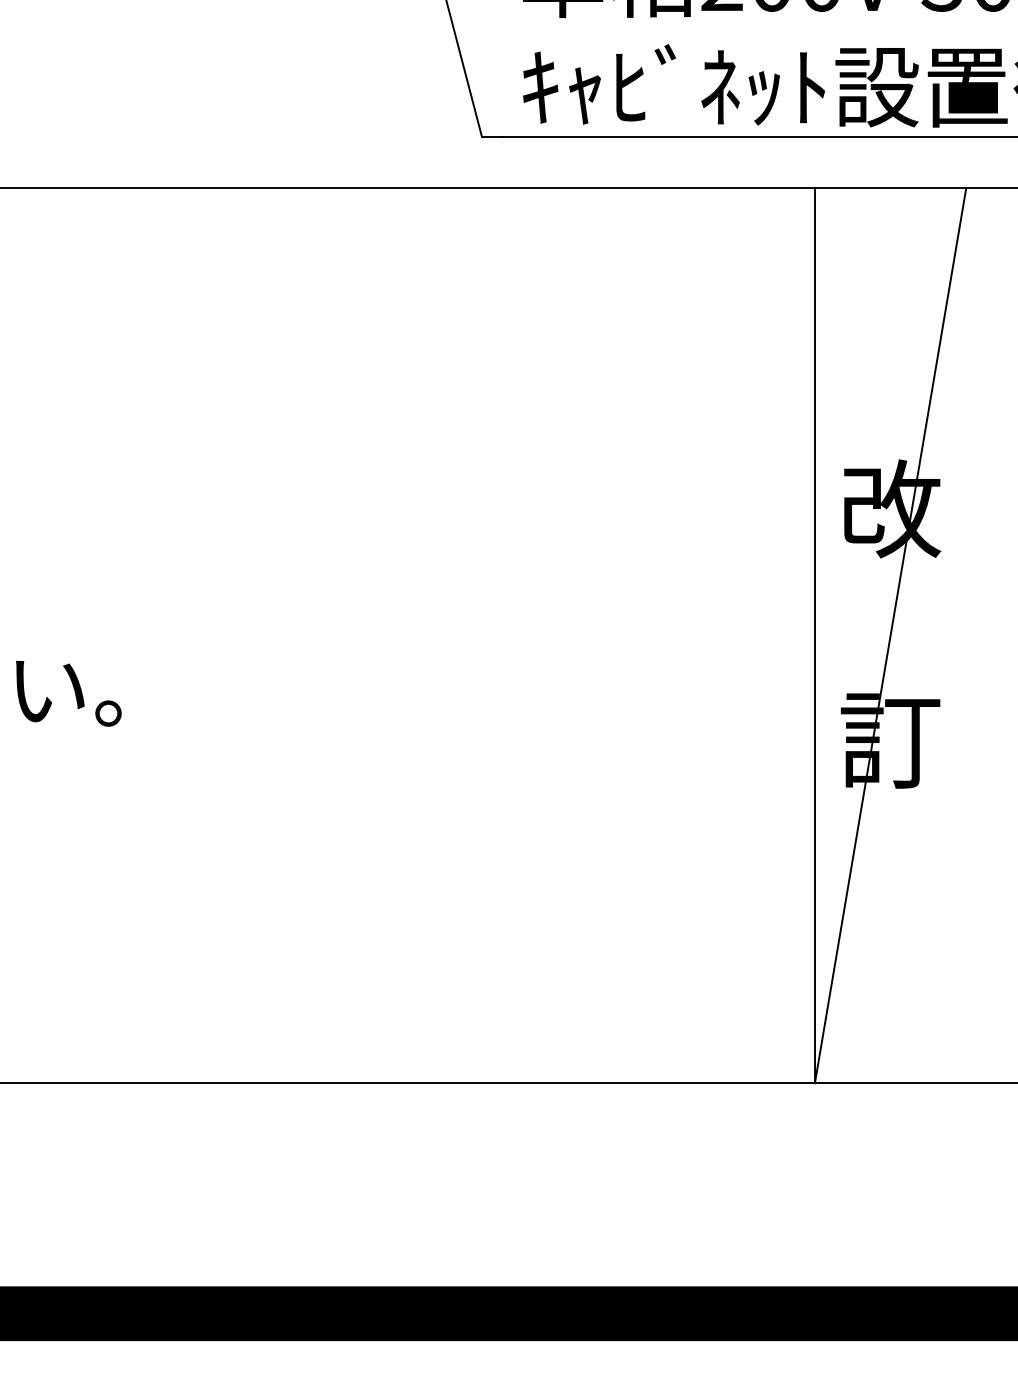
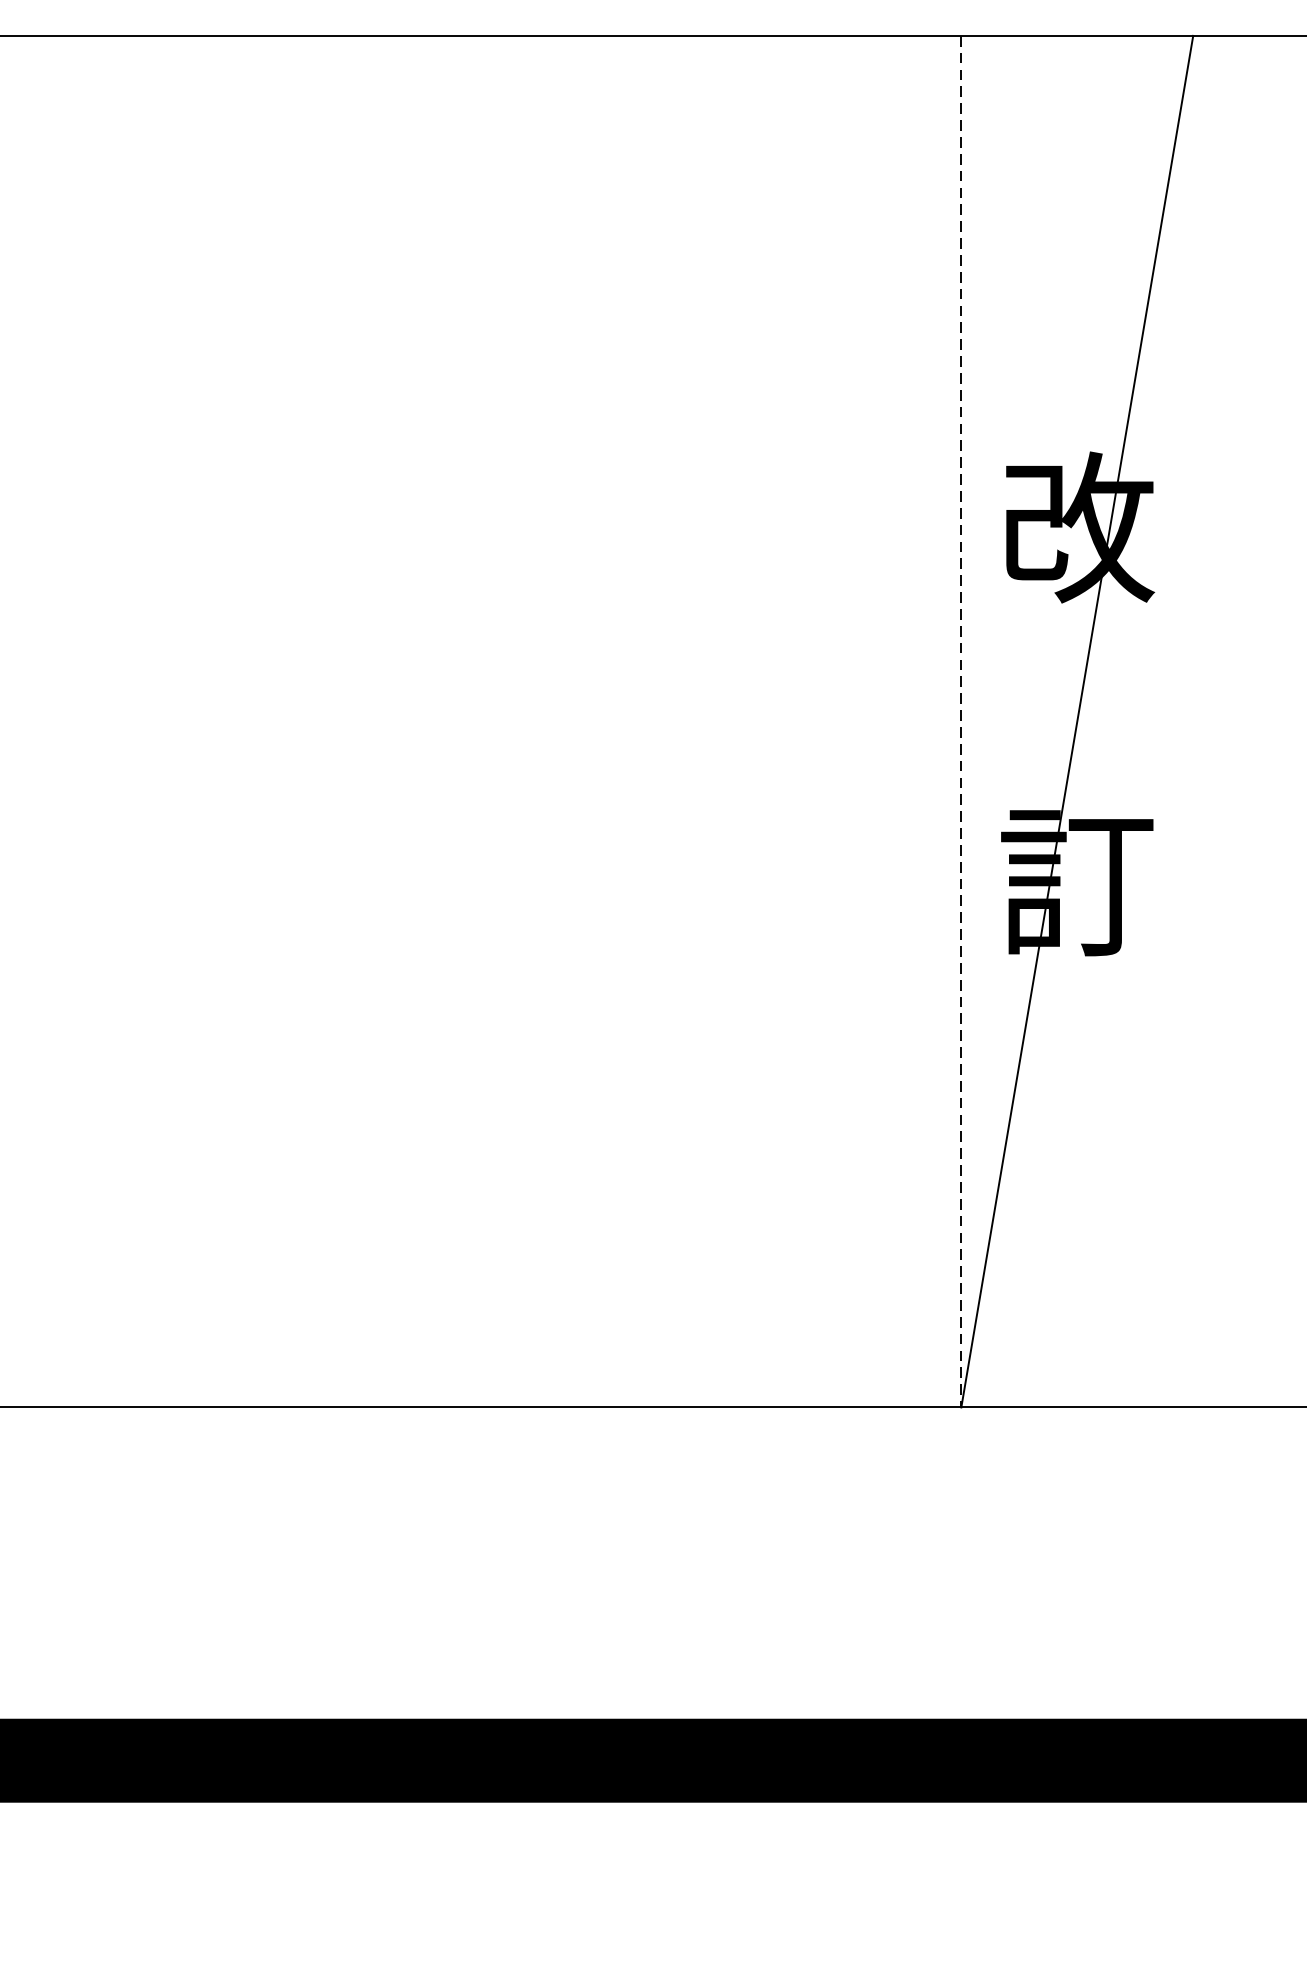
line: (814, 635) -> (960, 721), solid -> dashed

